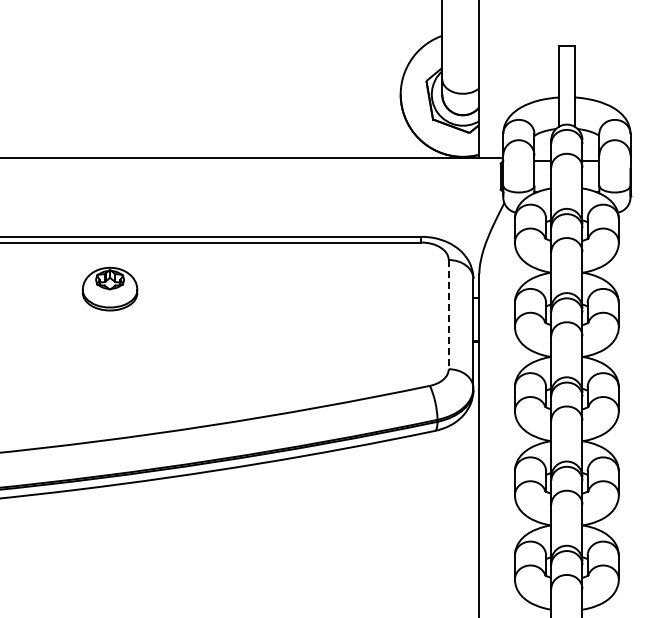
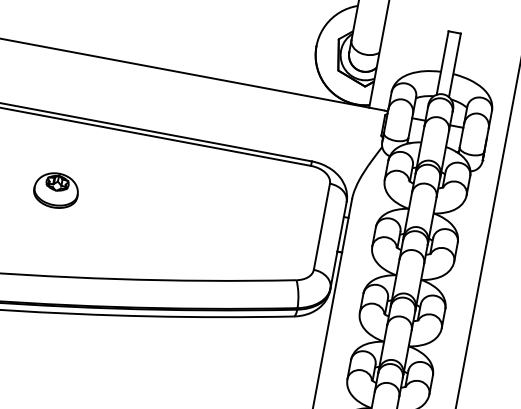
part: (110, 288) -> (56, 190), moved
line: (448, 314) -> (321, 226), dashed -> solid

